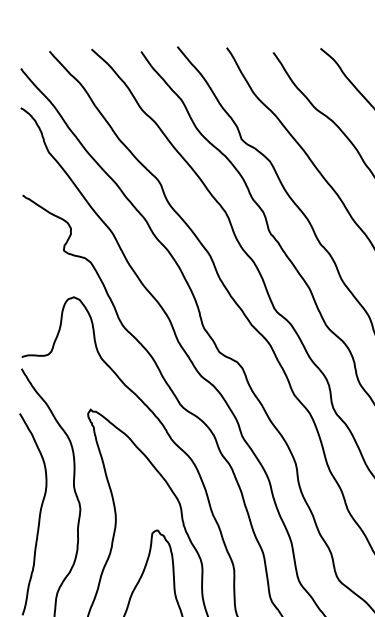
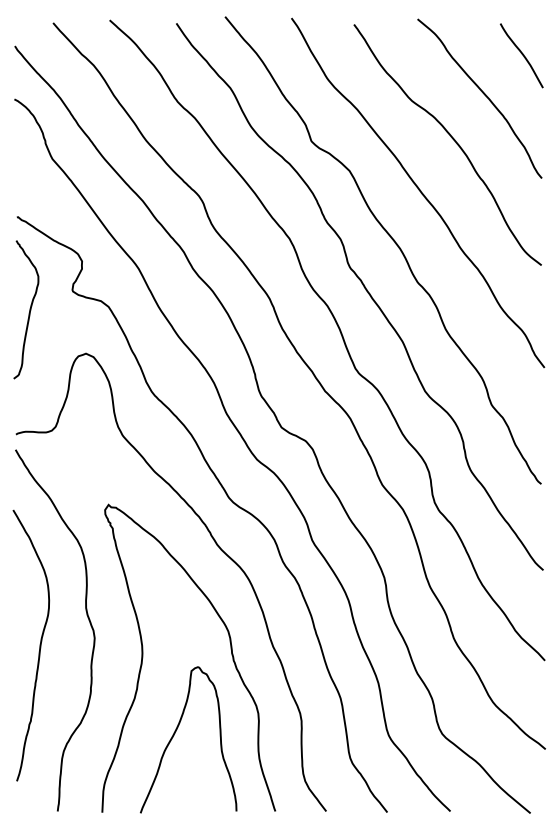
curve: (31, 264) -> (29, 309), added

